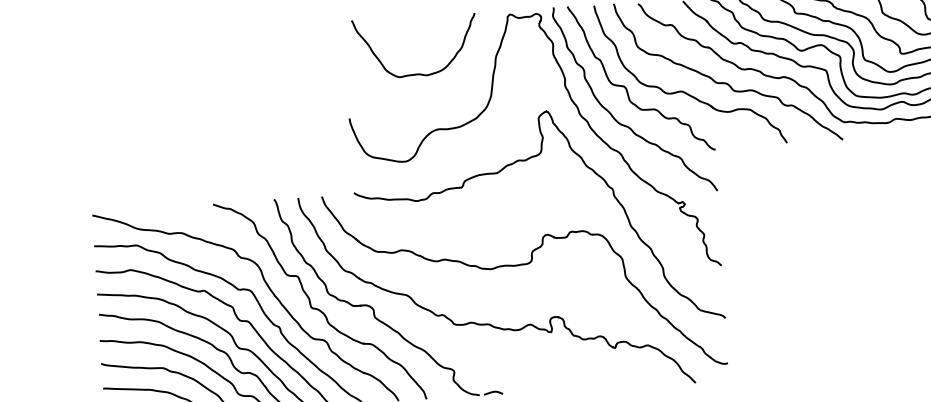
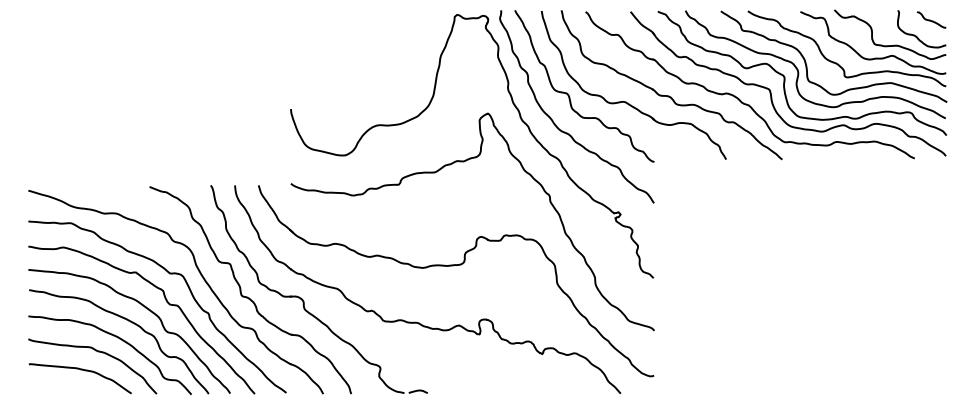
curve: (416, 73) -> (360, 68), removed

